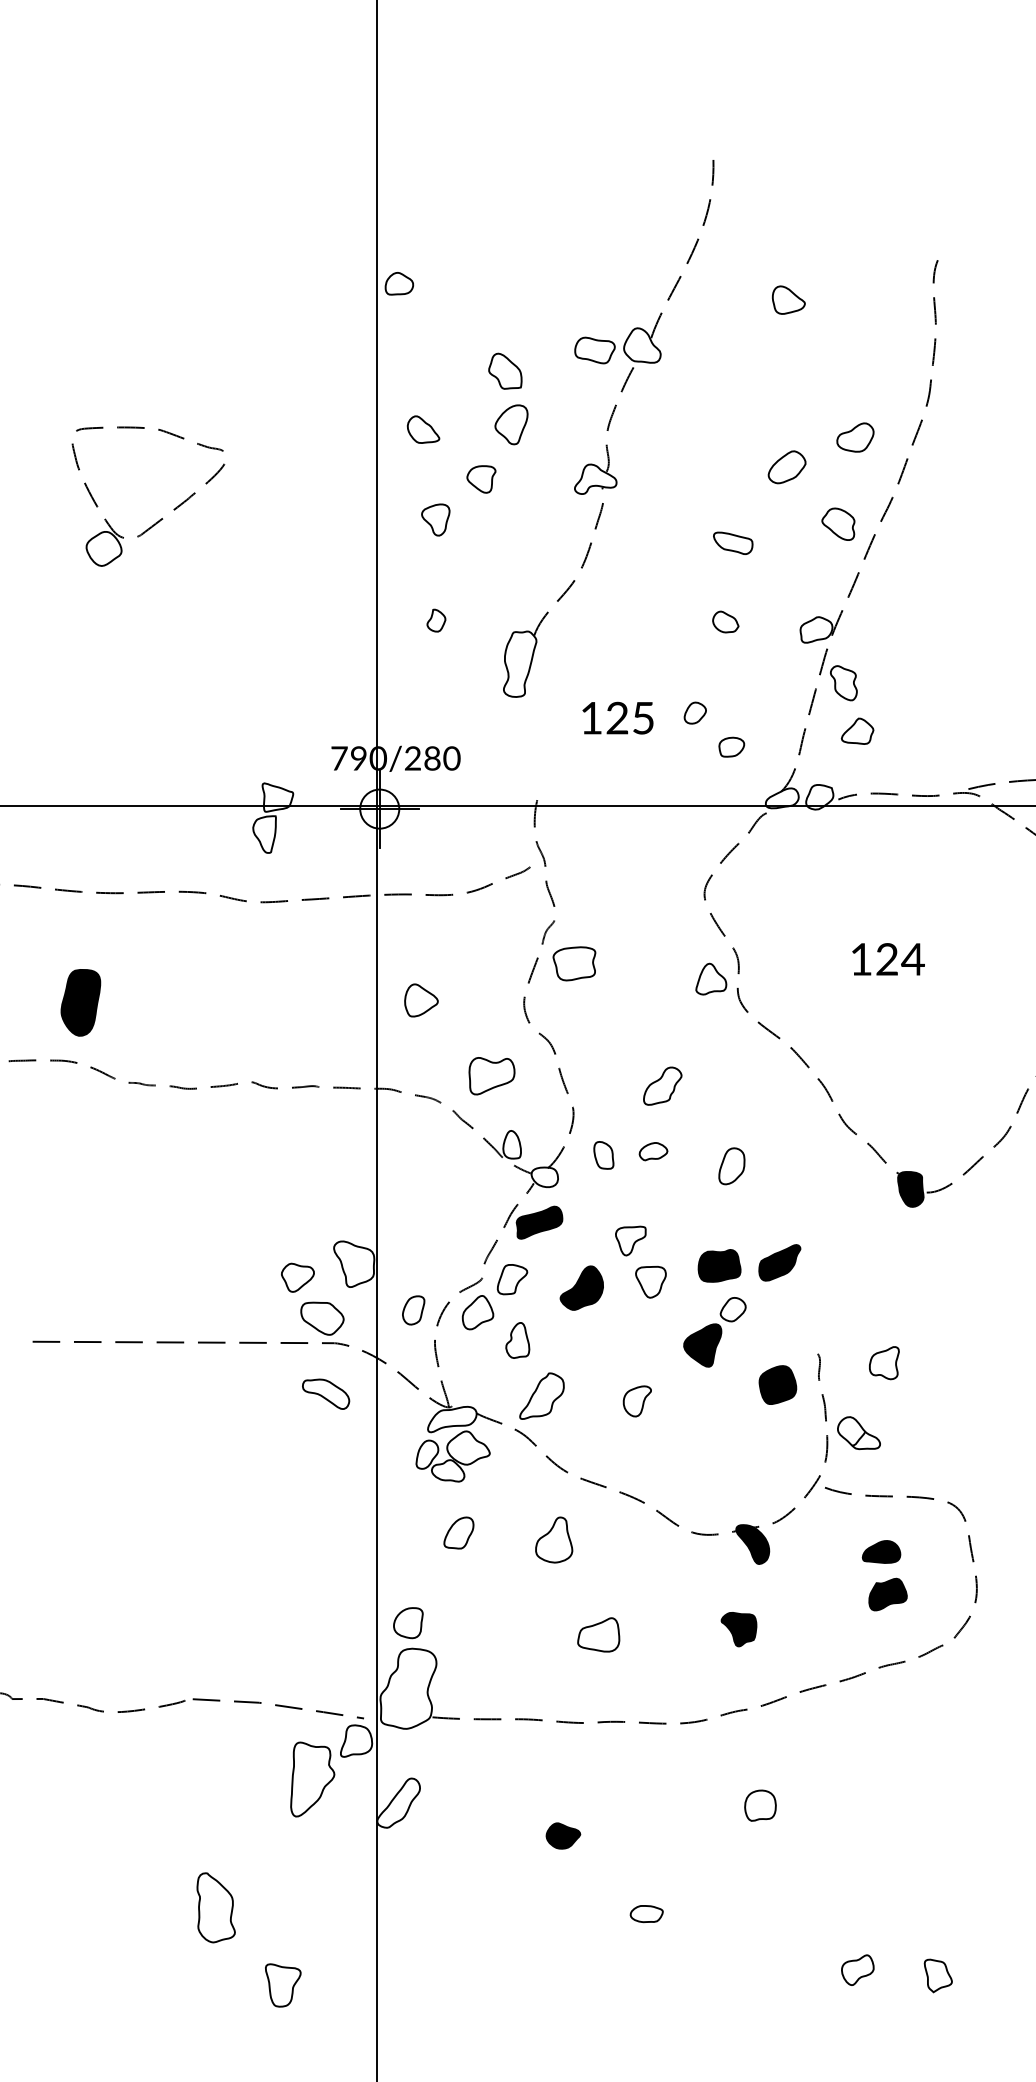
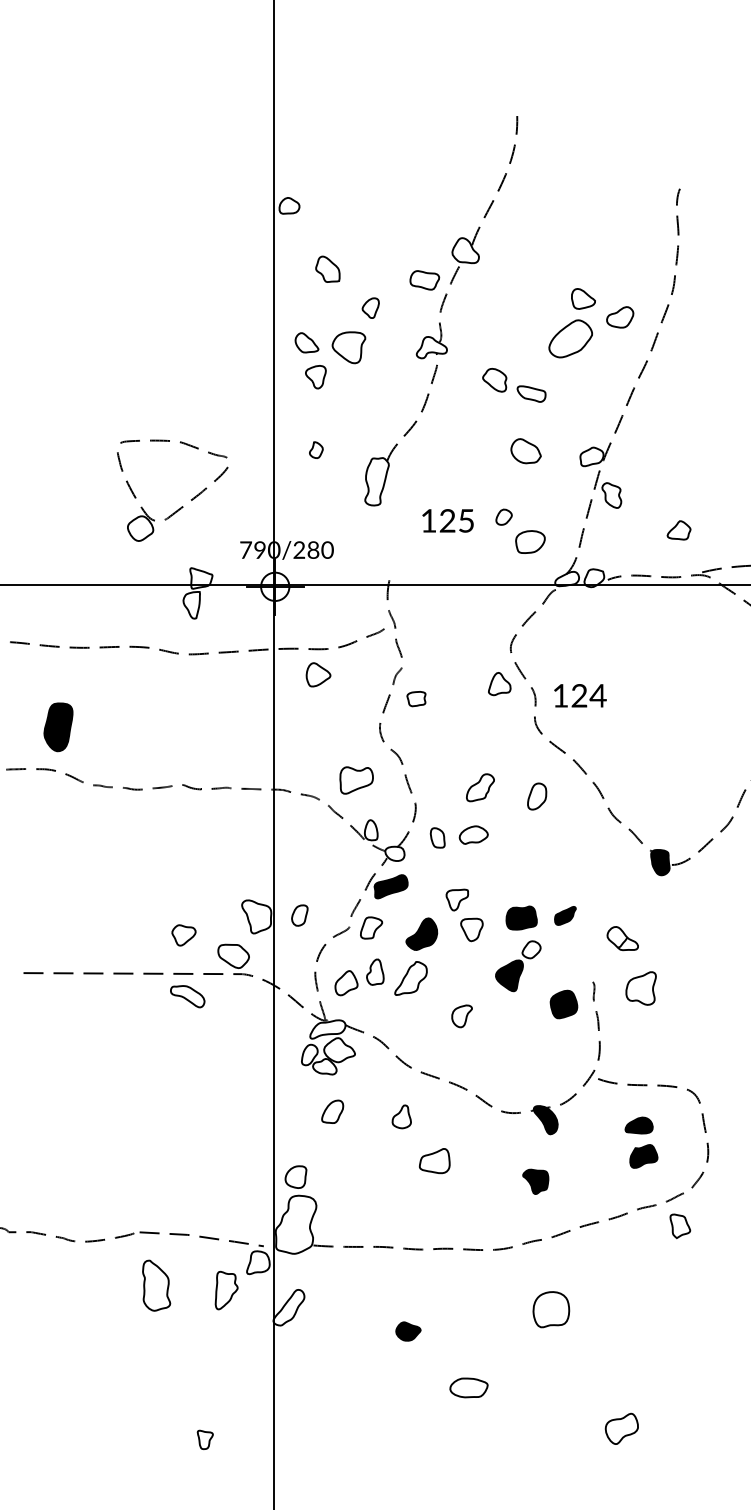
part: (788, 299) -> (583, 298), moved
part: (594, 350) -> (424, 280), moved
part: (505, 370) -> (327, 268), moved
part: (511, 424) -> (370, 307), size x0.7
part: (423, 429) -> (306, 342), moved
part: (786, 467) -> (570, 339), size x1.6
part: (481, 479) -> (349, 347), size x1.6
part: (159, 519) -> (180, 507), moved
part: (838, 523) -> (494, 379), moved
part: (725, 621) -> (525, 450), size x1.6
part: (857, 730) -> (678, 529), moved
part: (731, 746) -> (530, 541), size x1.6
text: (888, 959) -> (580, 695), moved
part: (574, 963) -> (416, 698), size x0.6
part: (711, 978) -> (499, 683), moved
part: (421, 1000) -> (318, 674), moved
part: (653, 1151) -> (473, 835), size x1.4
part: (731, 1166) -> (536, 796), moved
part: (779, 1262) -> (565, 915), size x0.7
part: (297, 1277) -> (183, 935), moved
part: (413, 1310) -> (299, 915), moved
part: (477, 1312) -> (346, 983), moved
part: (884, 1363) -> (641, 988), size x1.4
part: (326, 1393) -> (188, 996), moved
part: (541, 1395) -> (410, 977), moved
part: (858, 1433) -> (622, 938), moved
part: (554, 1539) -> (401, 1116), size x0.7
part: (598, 1634) -> (434, 1160), moved
part: (312, 1779) -> (226, 1290), size x0.7
part: (760, 1805) -> (551, 1309), size x1.6
part: (215, 1907) -> (156, 1285), moved
part: (646, 1914) -> (468, 1388), size x1.6
part: (857, 1969) -> (621, 1428), size x1.4
part: (937, 1975) -> (679, 1226), moved
part: (283, 1985) -> (205, 1439), size x0.6

